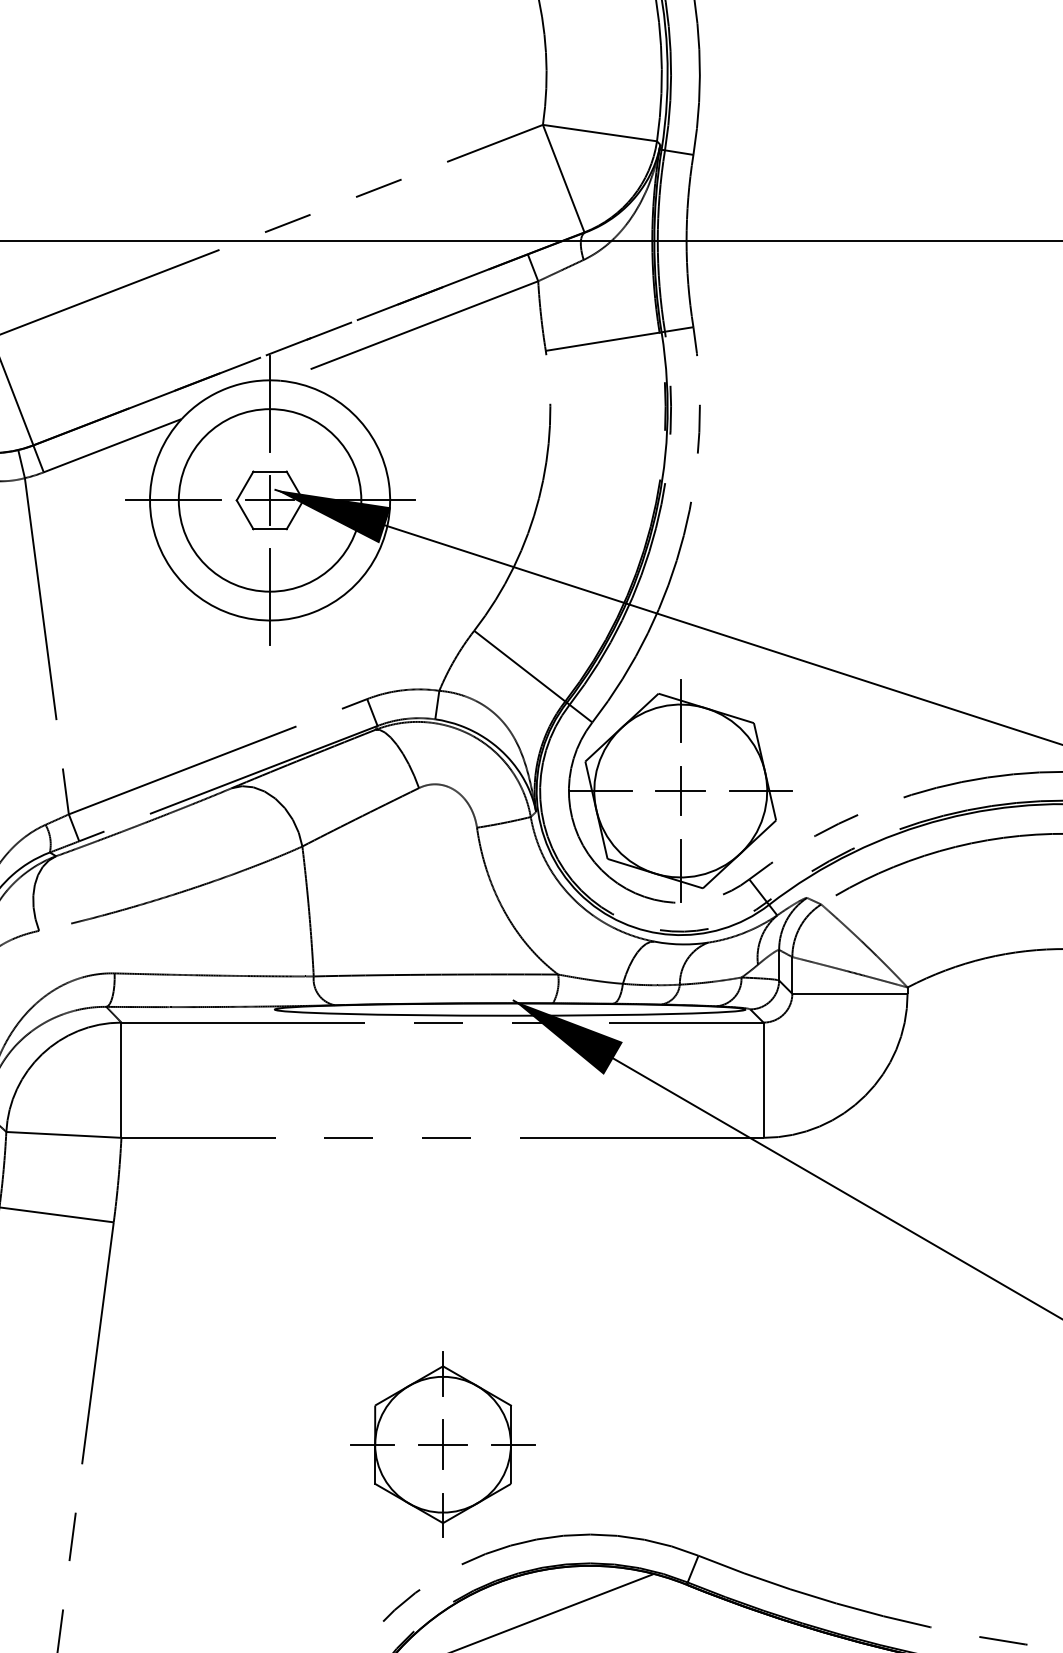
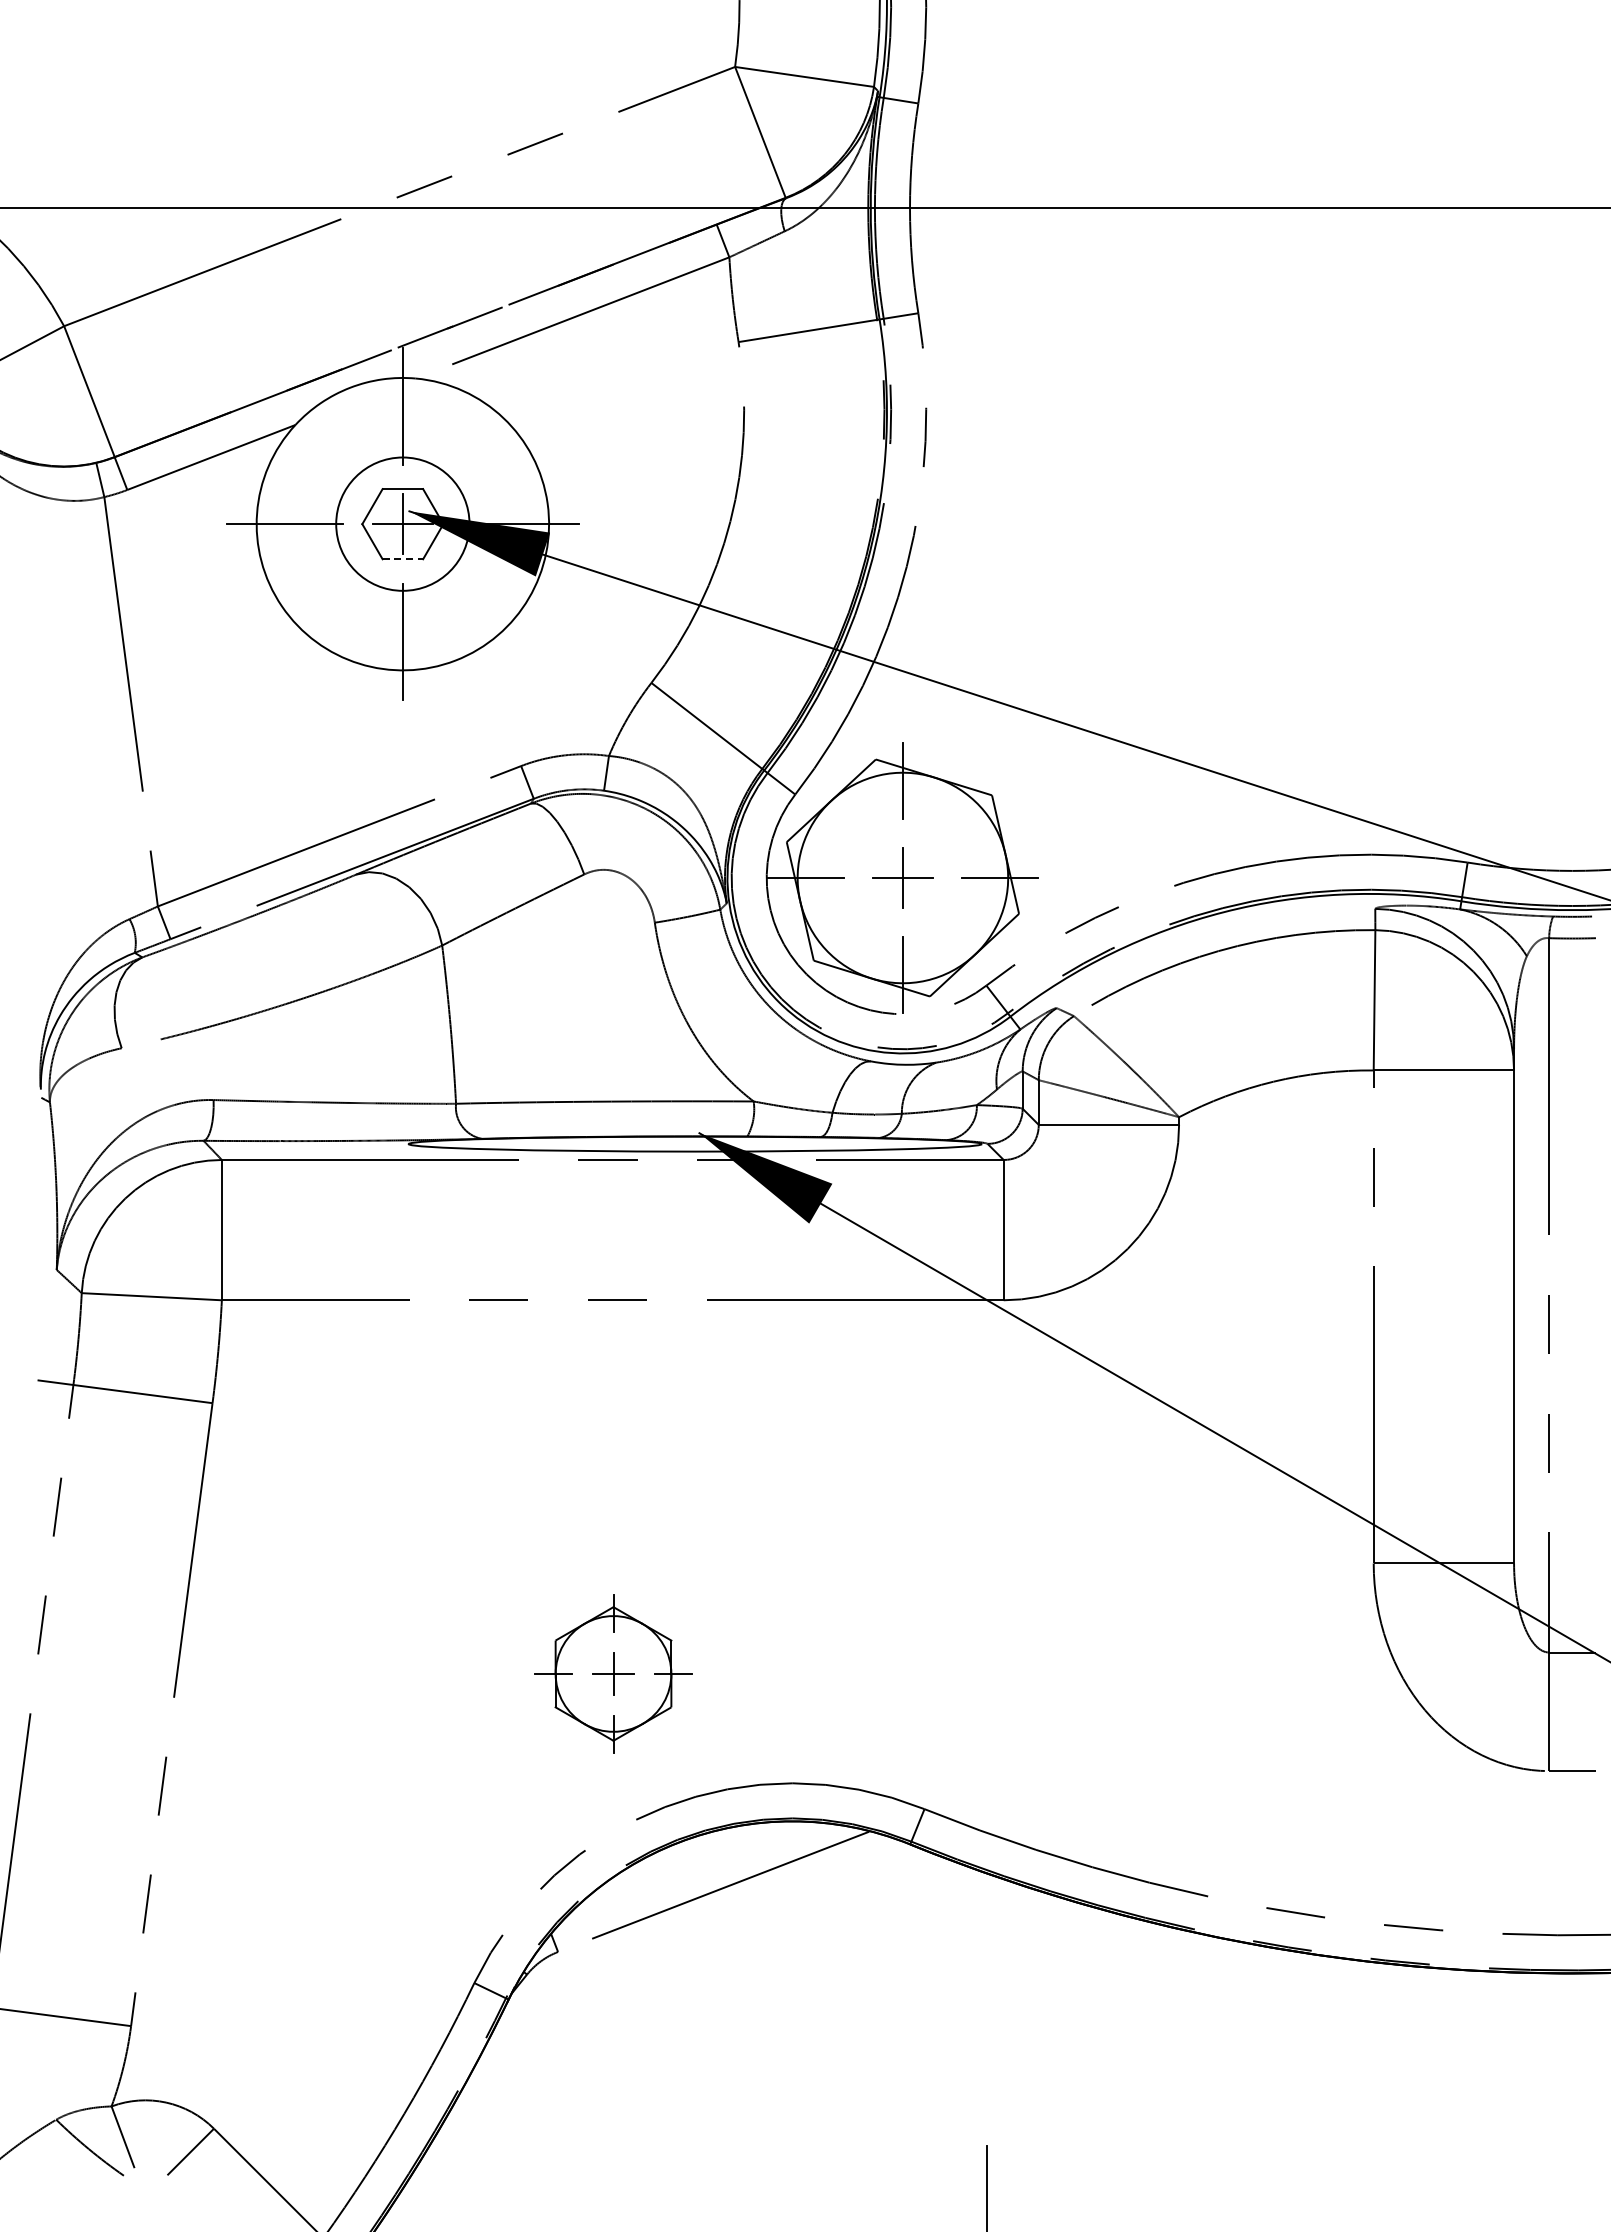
circle: (269, 500) -> (402, 524), size x0.6
line: (270, 529) -> (403, 559), solid -> dashed
part: (443, 1444) -> (613, 1673), size x0.7

